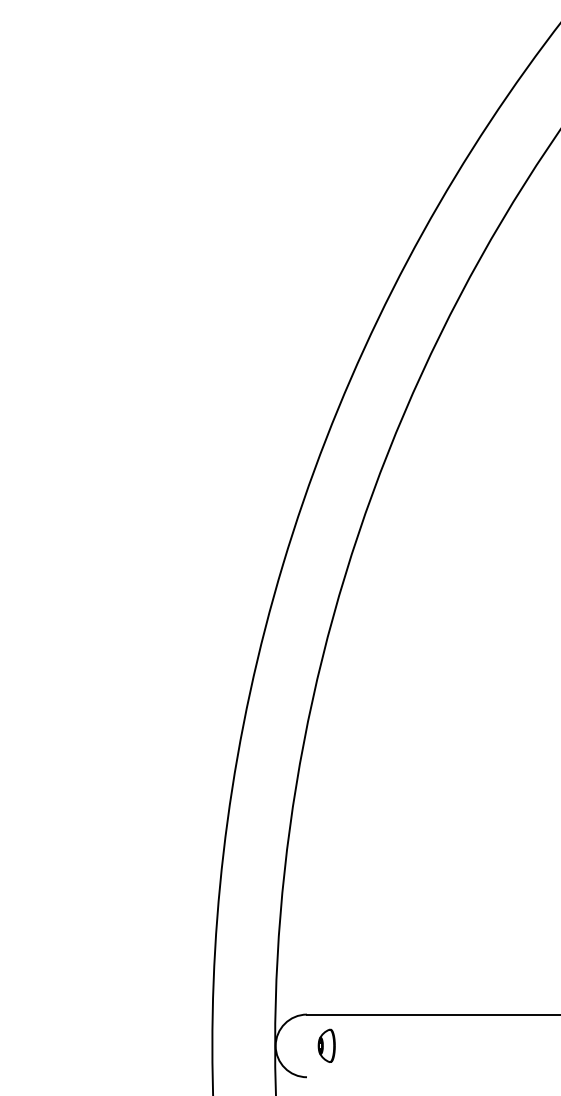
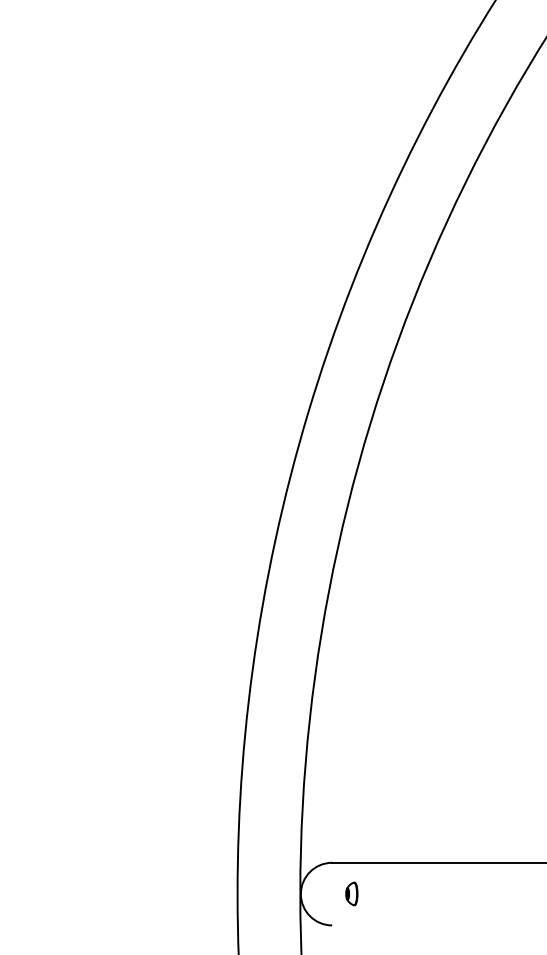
part: (326, 1045) -> (351, 893), size x0.7

